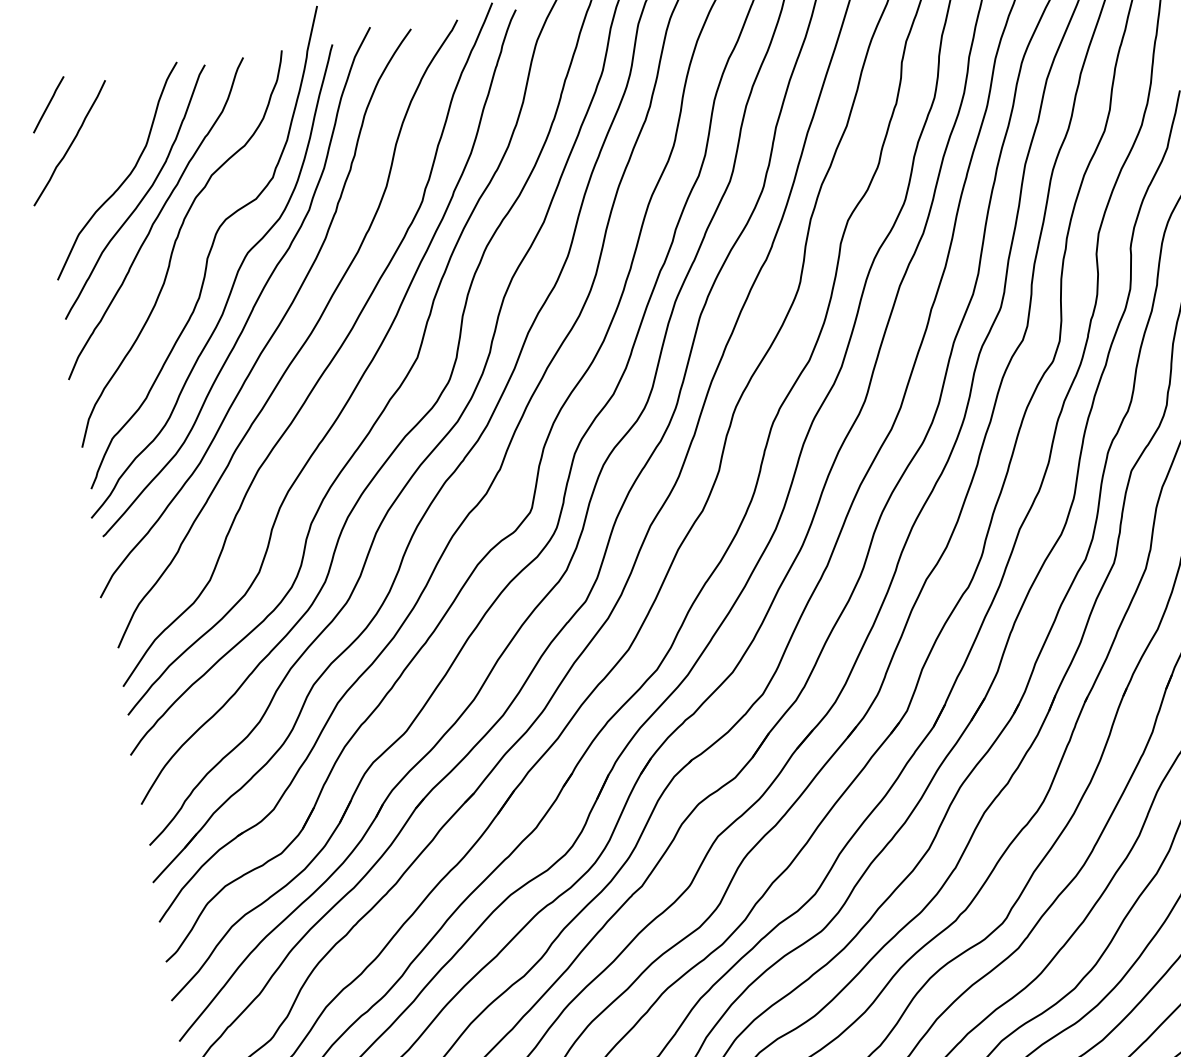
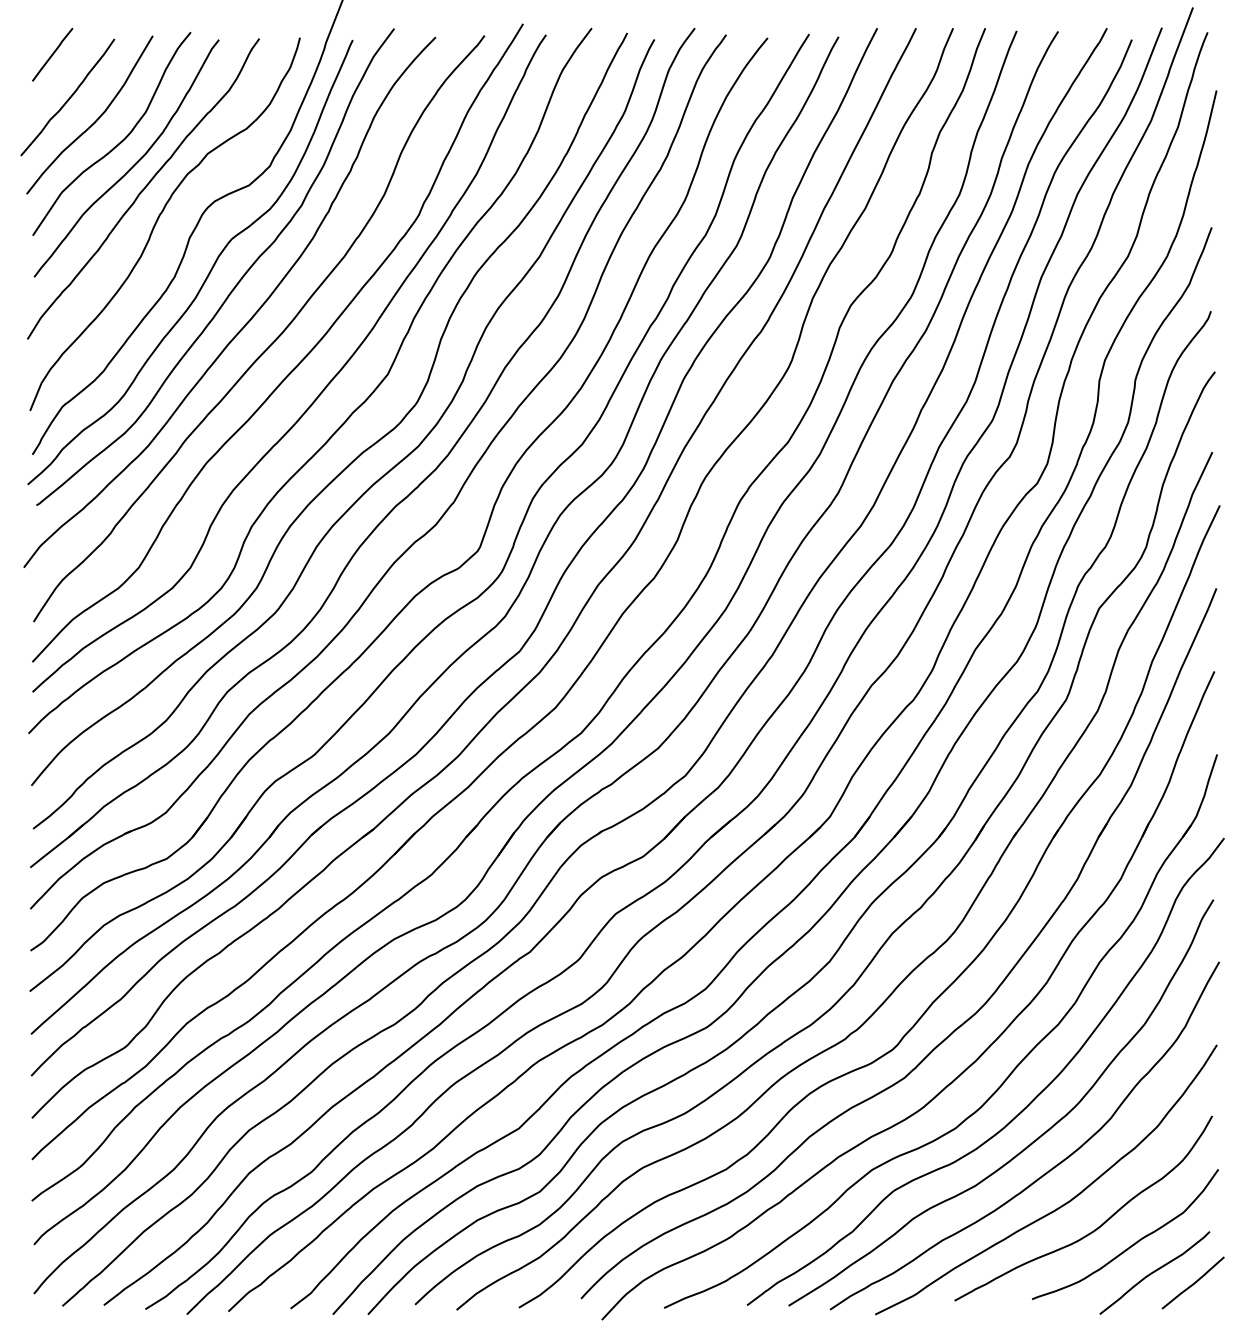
curve: (99, 160) -> (95, 120), added

